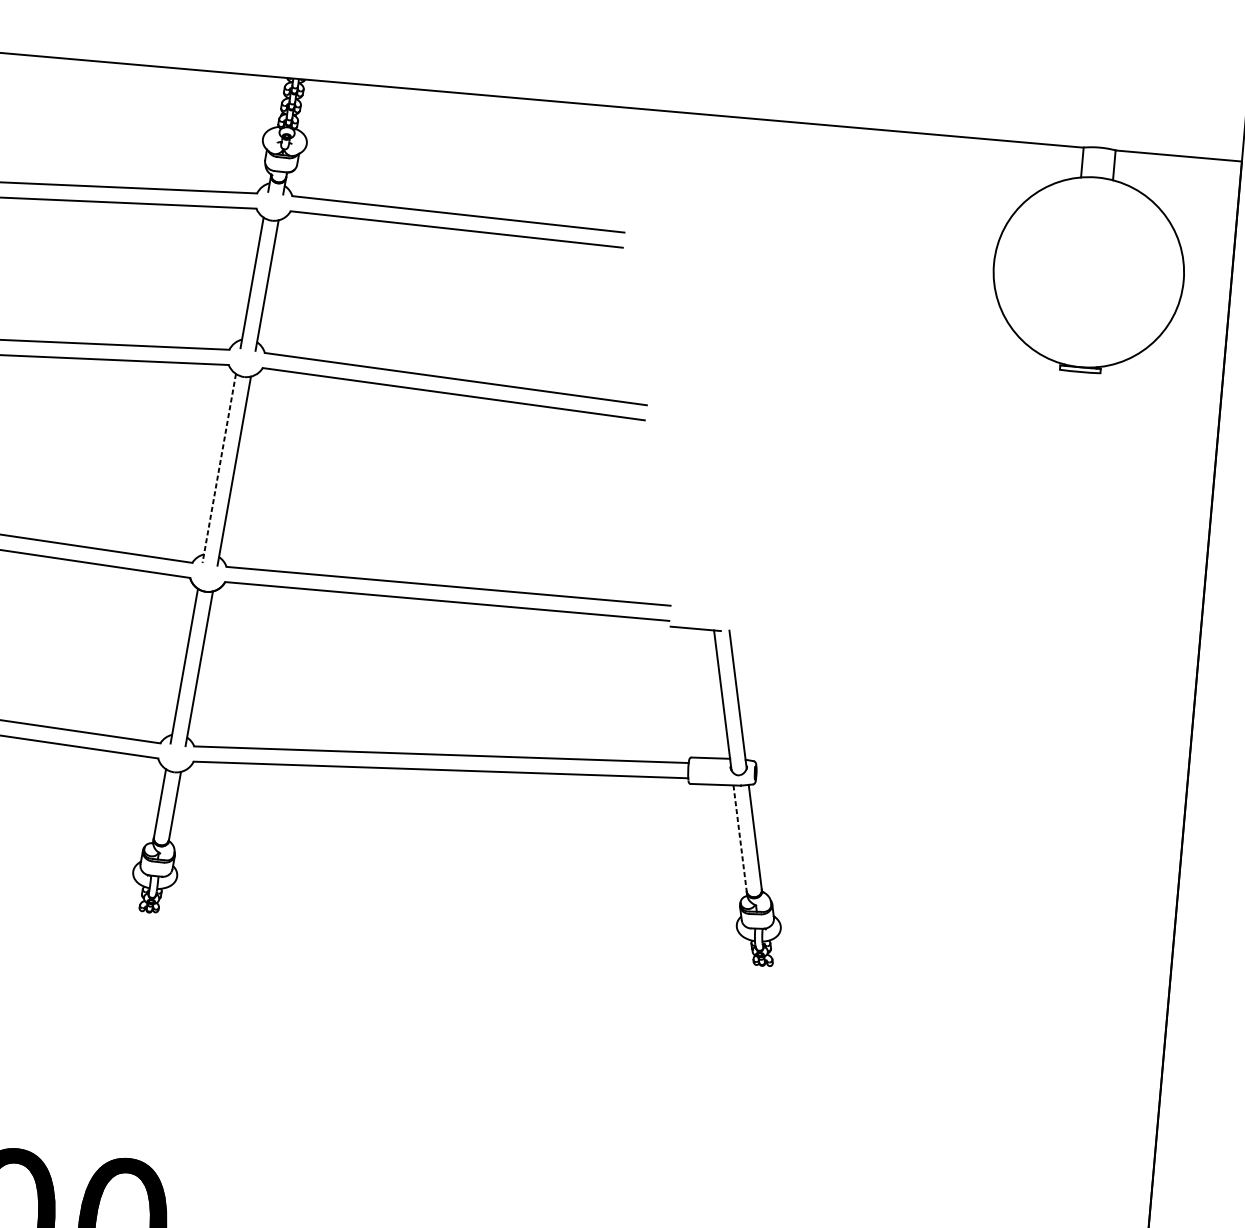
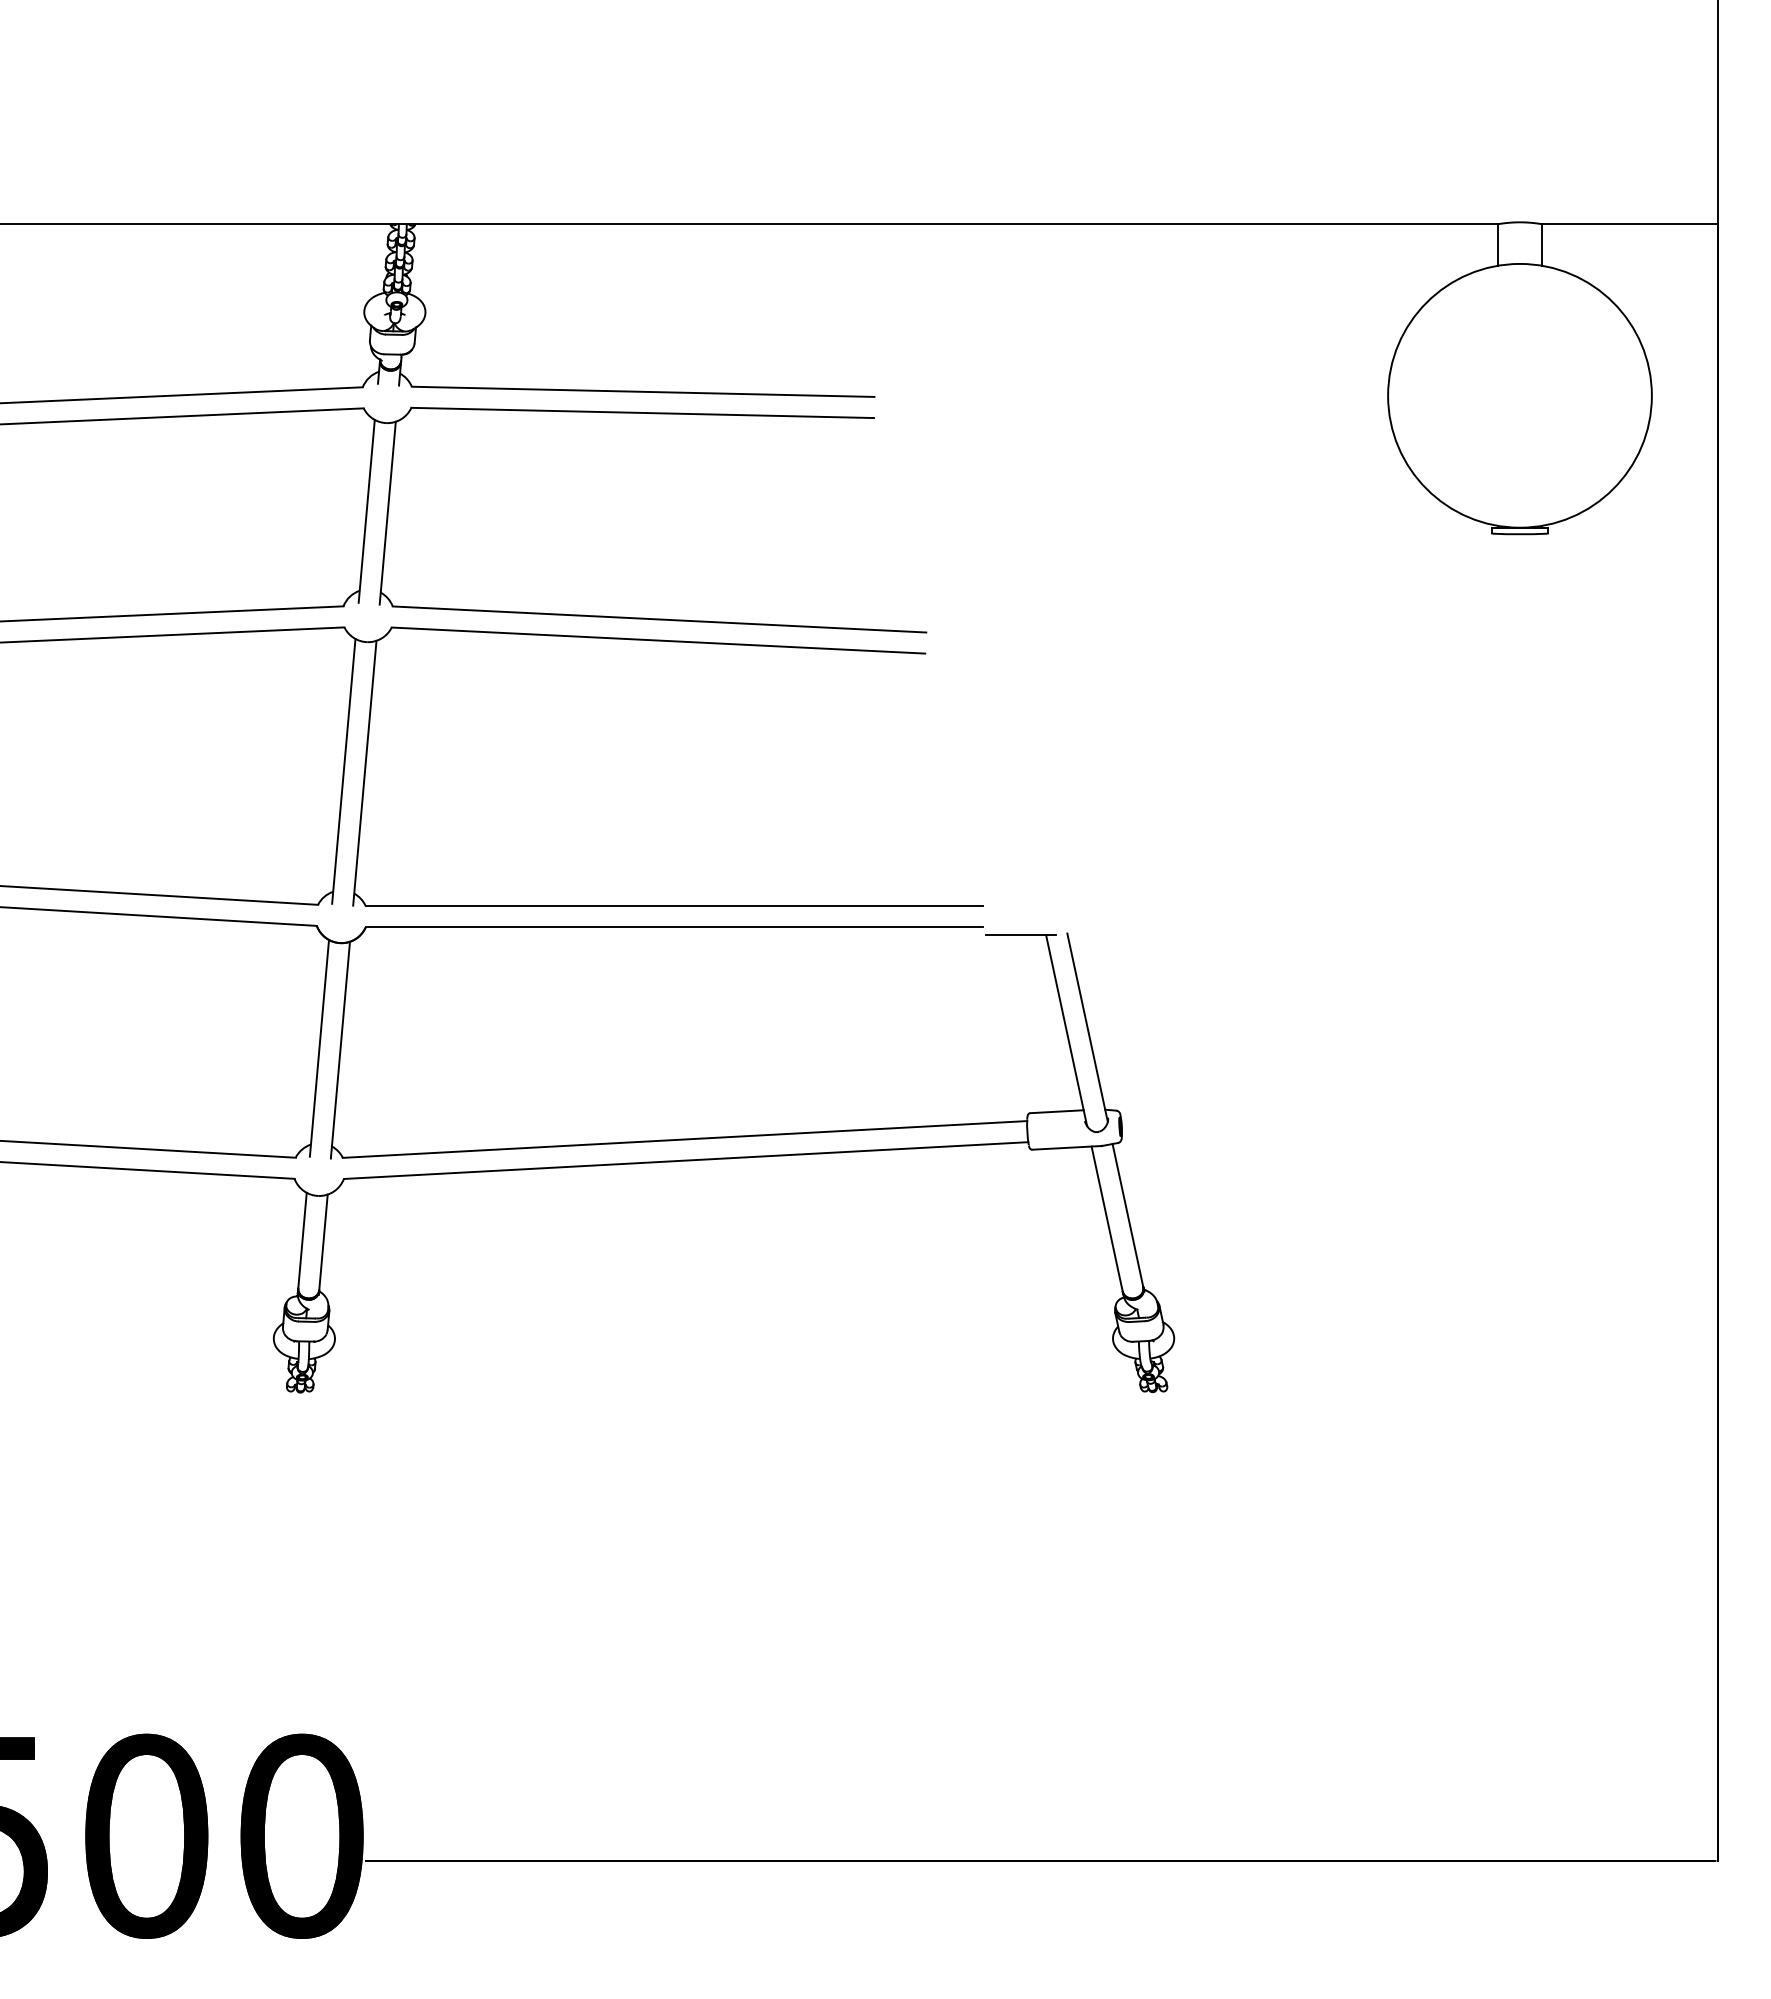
line: (219, 468) -> (343, 771), dashed -> solid
line: (740, 838) -> (1107, 1219), dashed -> solid

